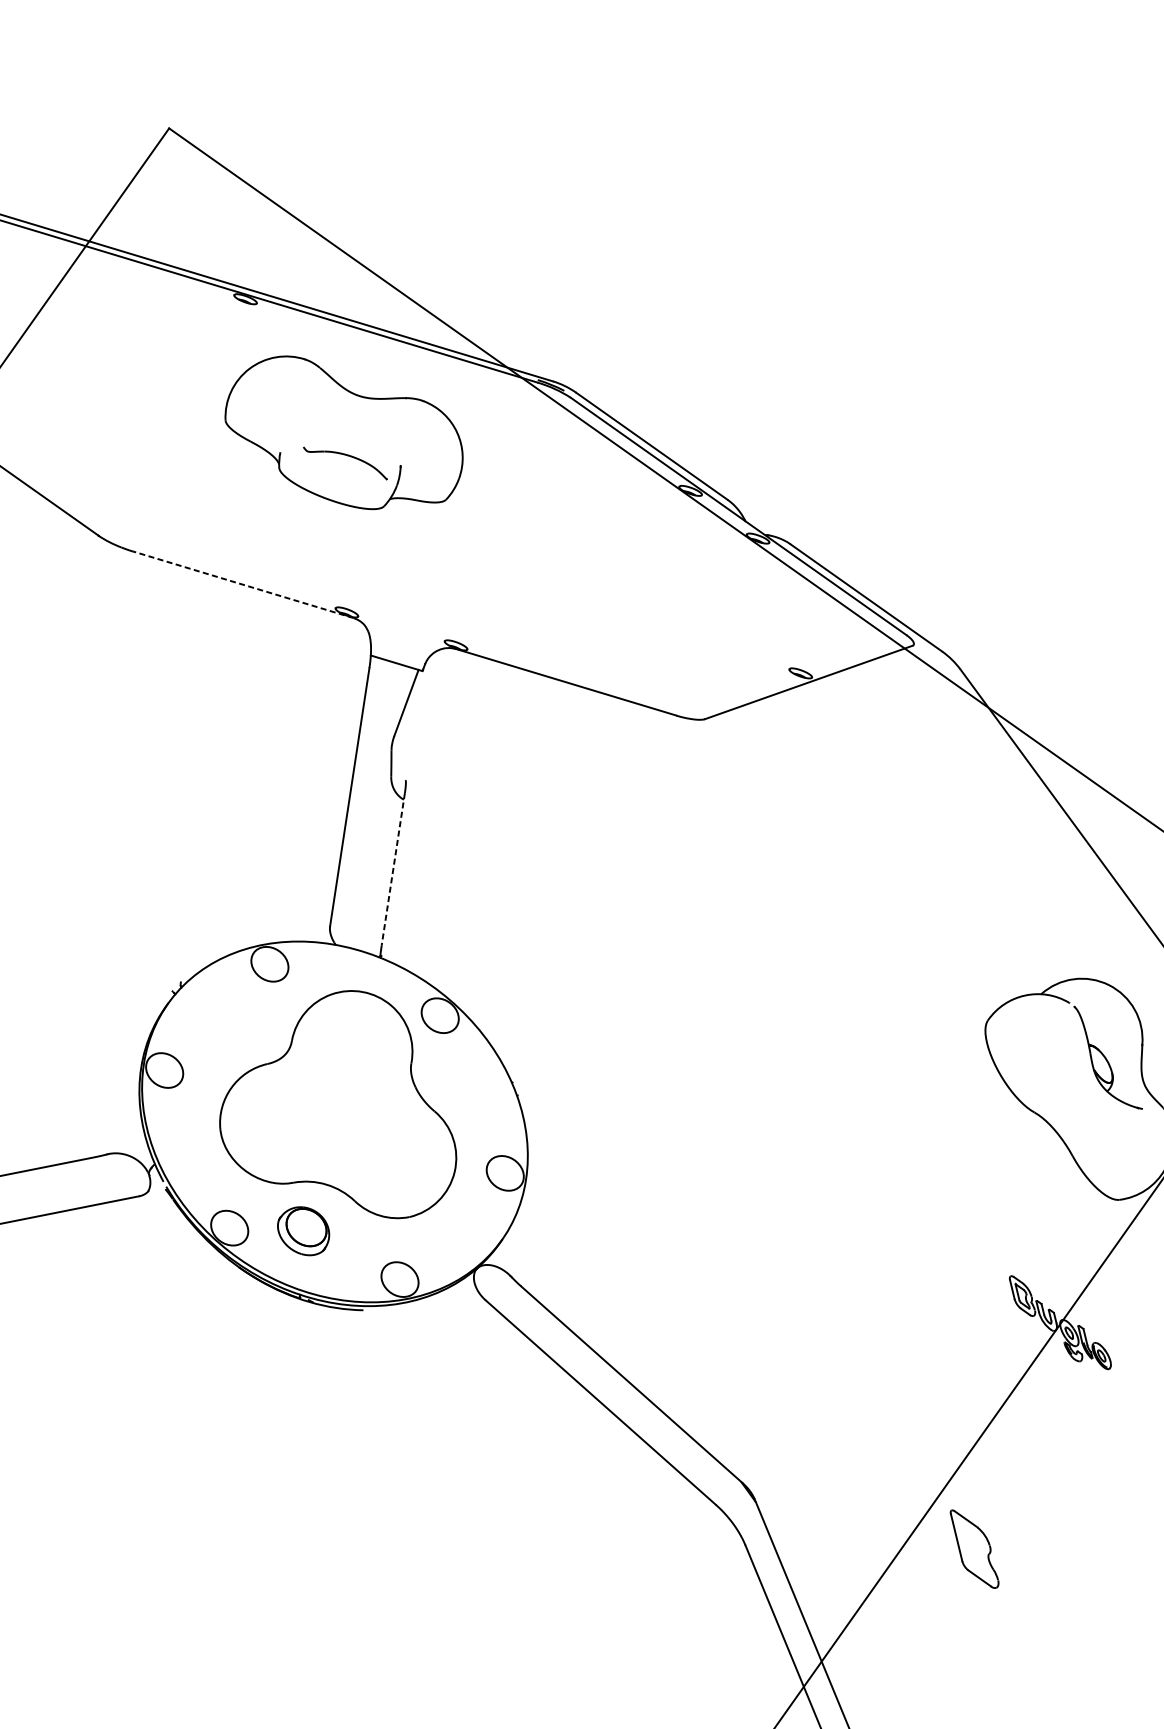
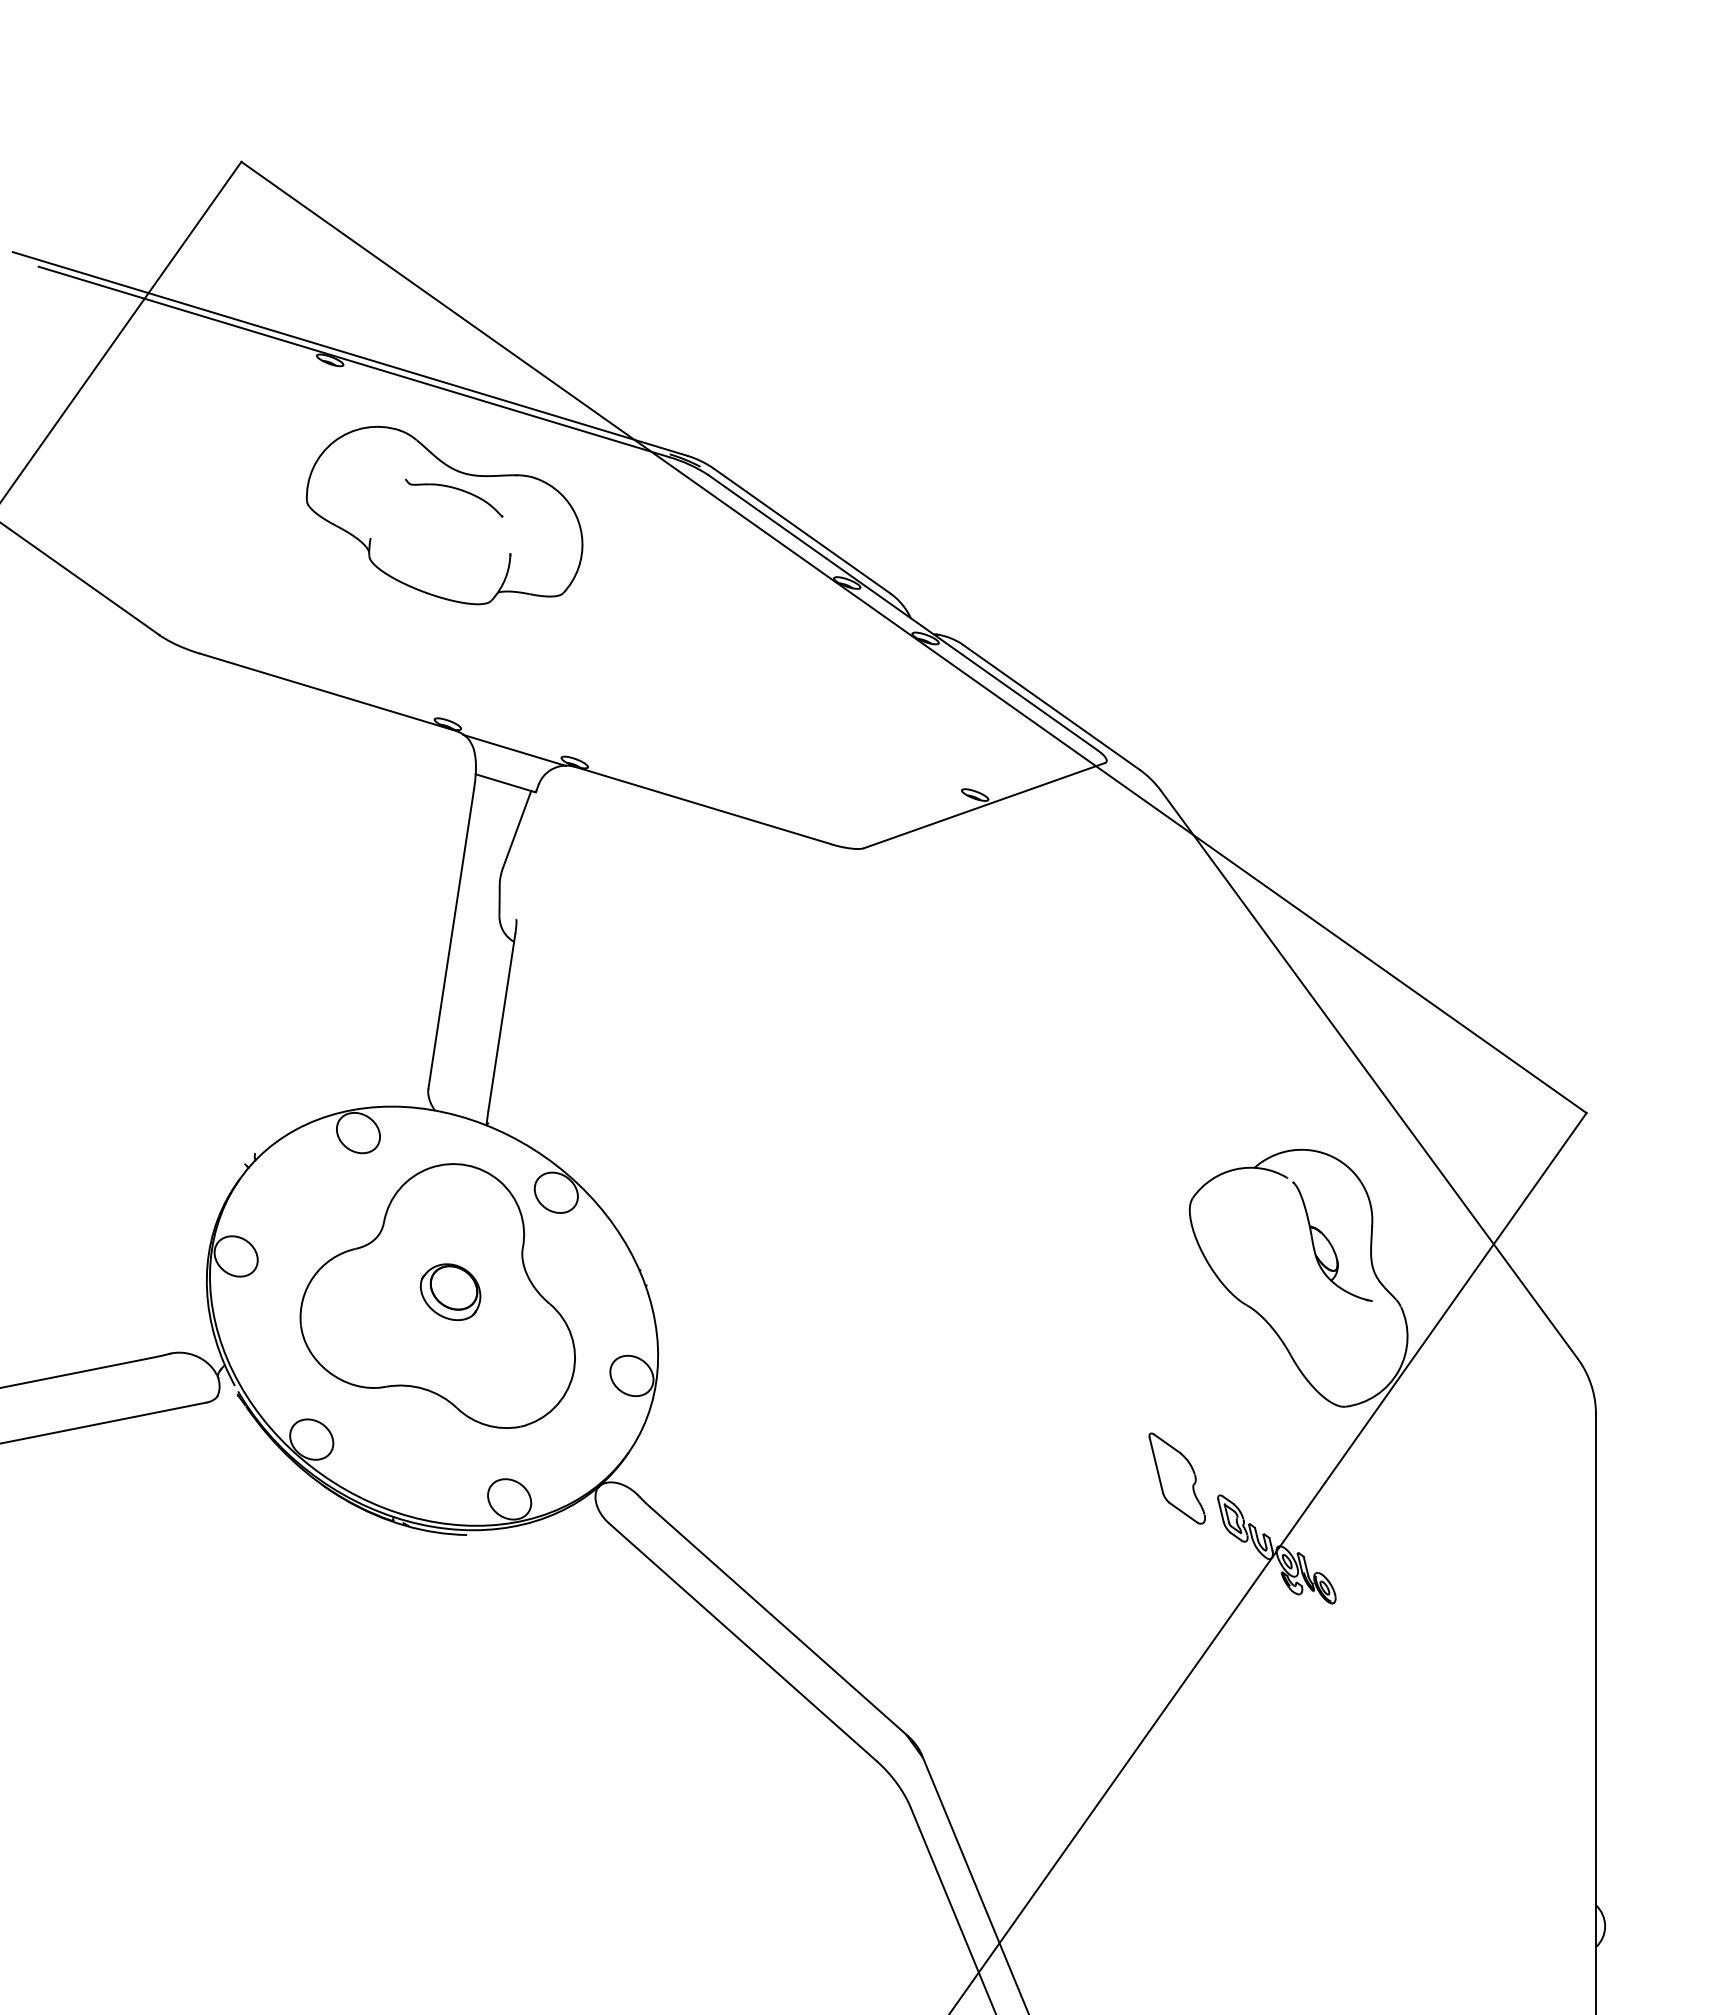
part: (346, 456) -> (455, 489), moved
line: (243, 585) -> (327, 692), dashed -> solid
line: (404, 634) -> (514, 749), added
line: (393, 869) -> (501, 1022), dashed -> solid
part: (303, 1231) -> (450, 1292), moved
part: (973, 1549) -> (1176, 1478), moved

